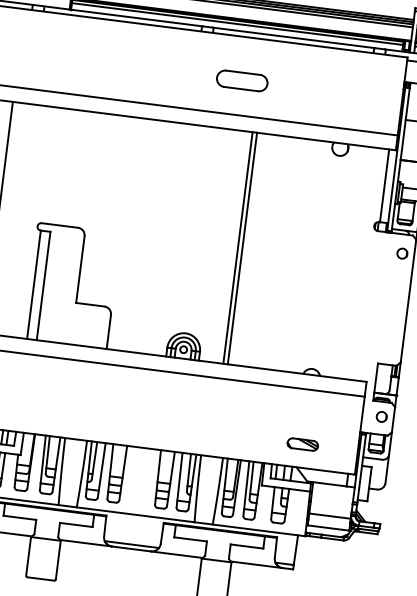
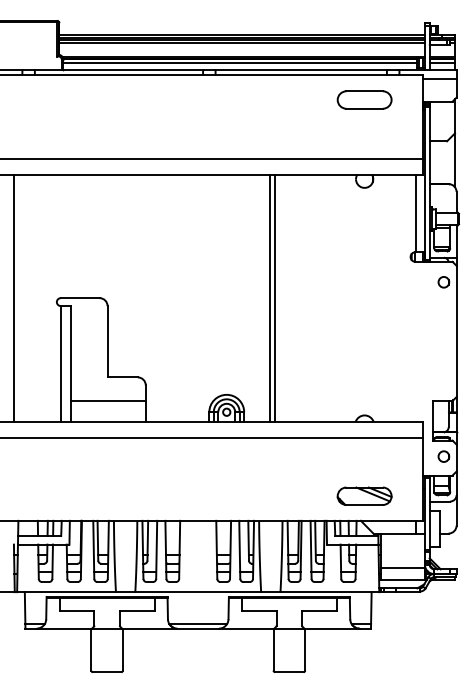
part: (242, 80) -> (364, 99), moved
line: (74, 325) -> (108, 401), added
part: (302, 443) -> (364, 495), size x1.67

